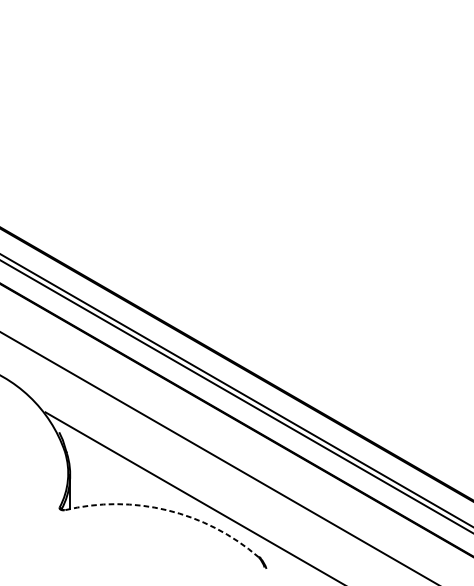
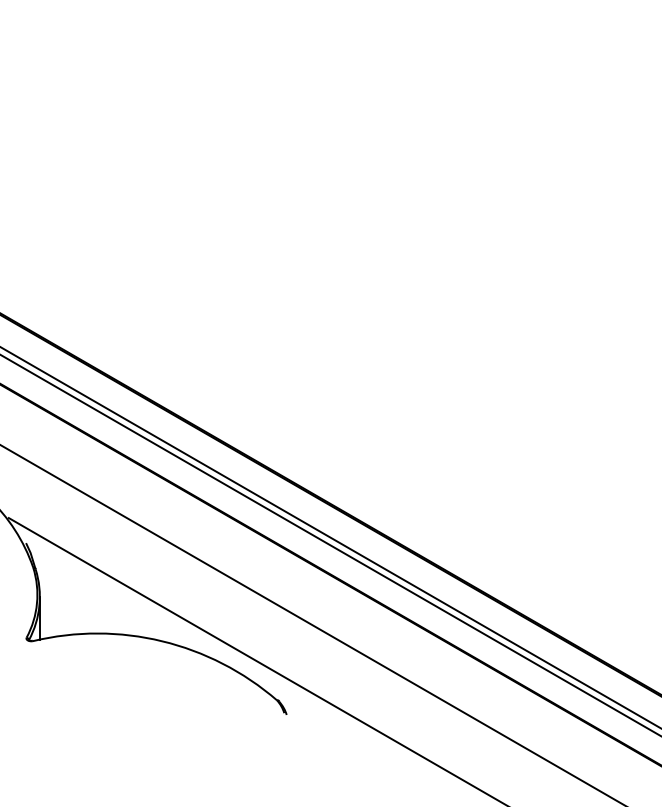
arc: (167, 510) -> (162, 641), dashed -> solid

